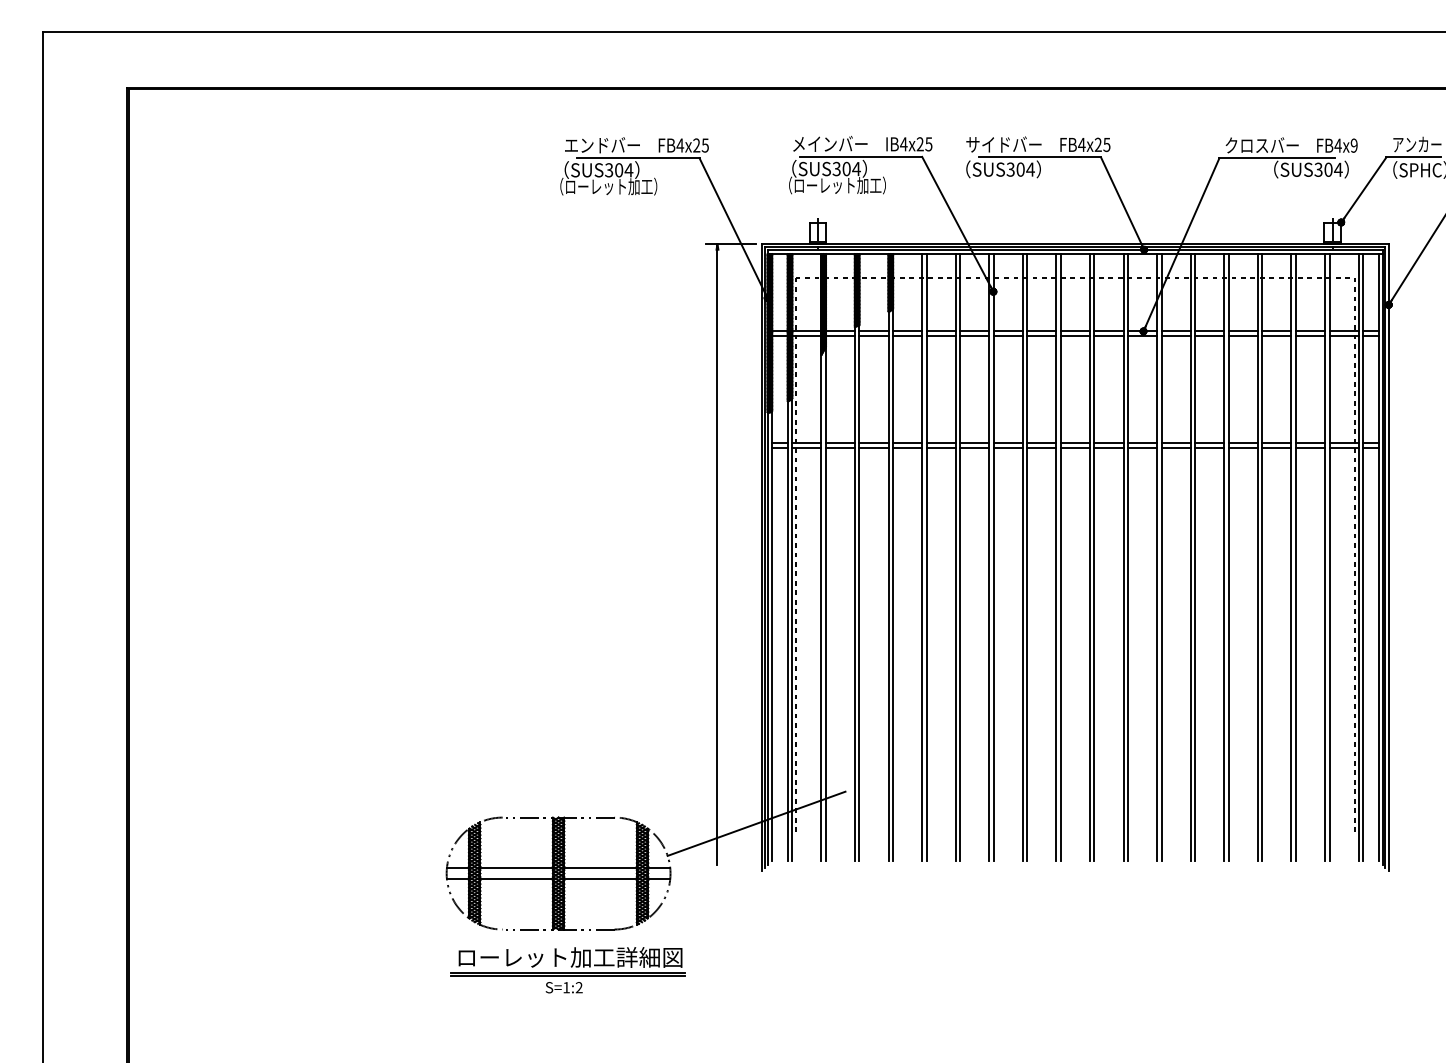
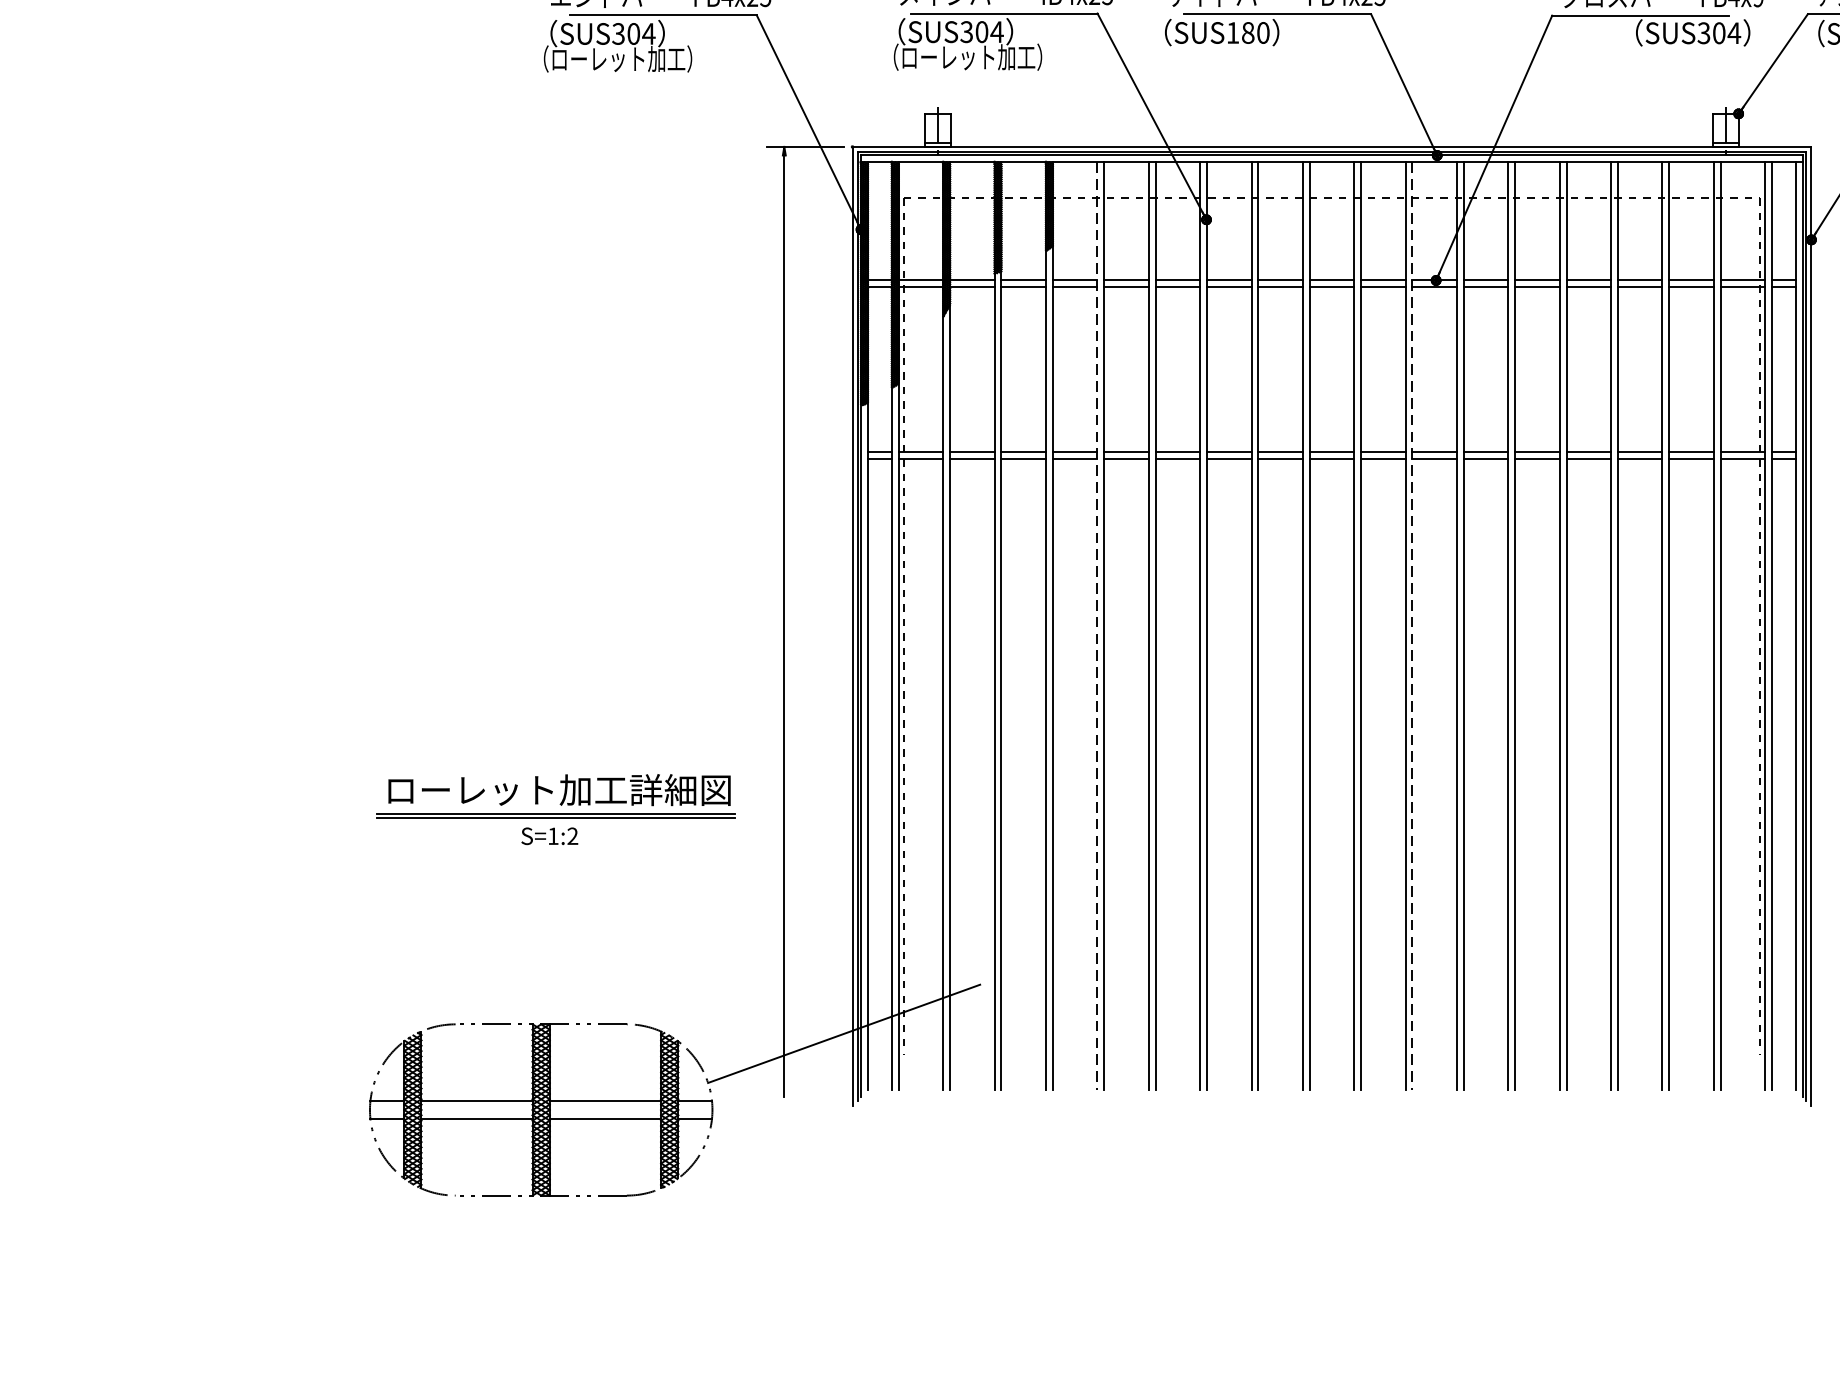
text: (1020, 169) -> (1247, 32), SUS304 -> SUS180
line: (922, 558) -> (1098, 627), solid -> dashed
line: (1128, 558) -> (1413, 627), solid -> dashed
part: (567, 970) -> (554, 809), moved

